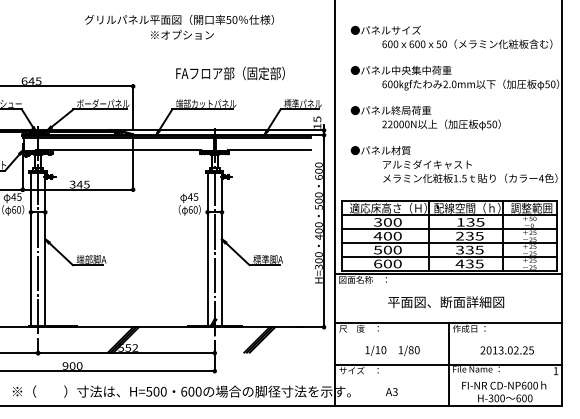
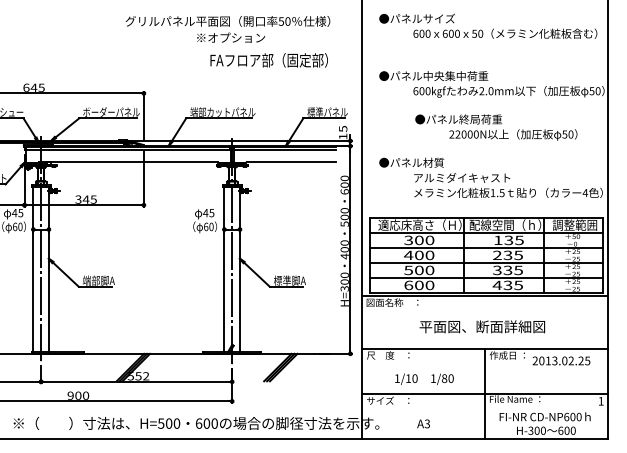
text: (179, 27) -> (227, 29), moved
text: (451, 36) -> (488, 25), moved
text: (229, 73) -> (268, 60), moved
text: (425, 117) -> (496, 127), moved
text: (507, 350) -> (561, 360), moved

